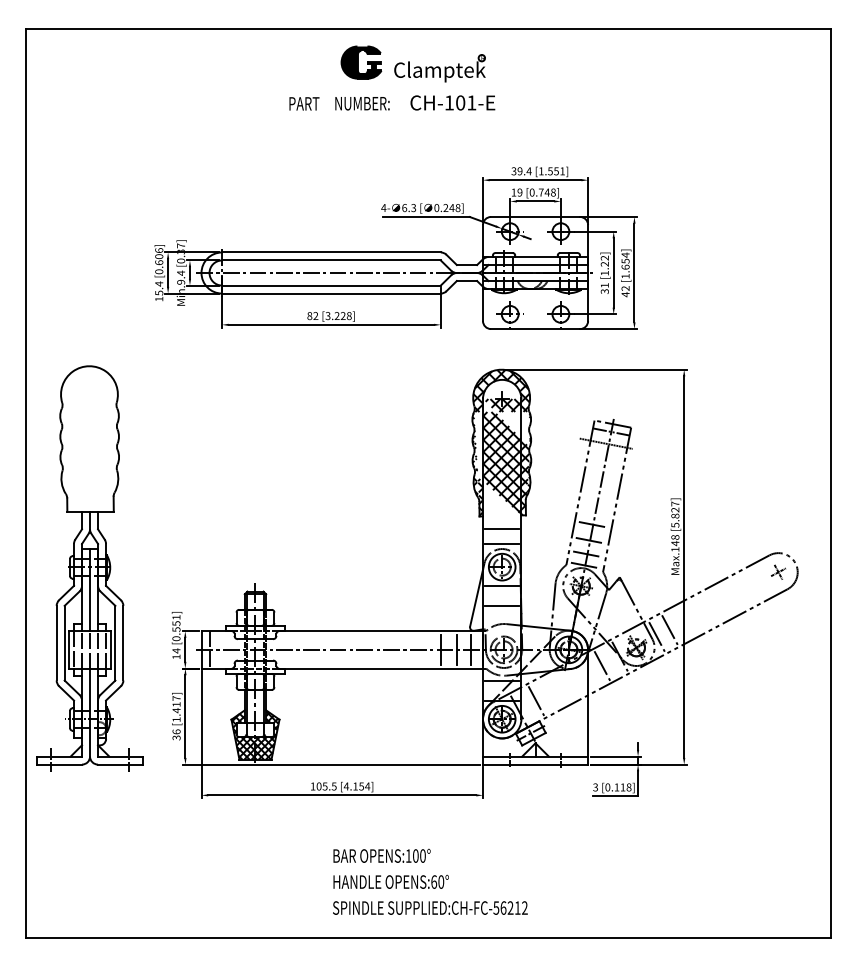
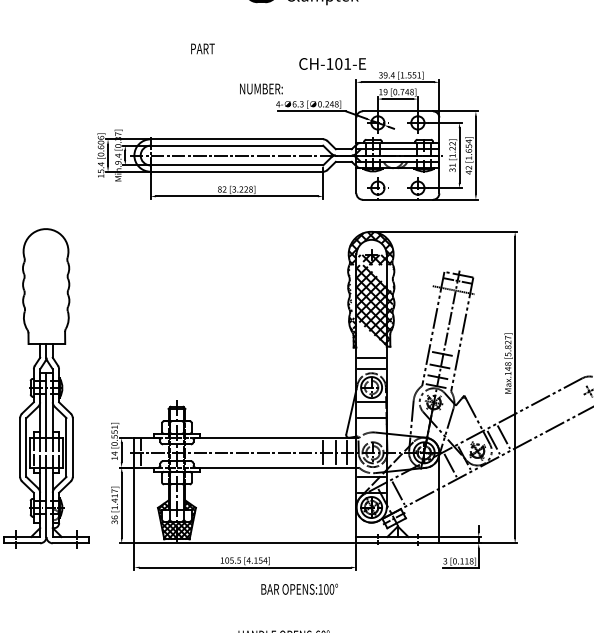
text: (452, 102) -> (332, 63), moved
text: (304, 103) -> (203, 48), moved
text: (362, 103) -> (261, 88), moved
text: (381, 855) -> (299, 588), moved

